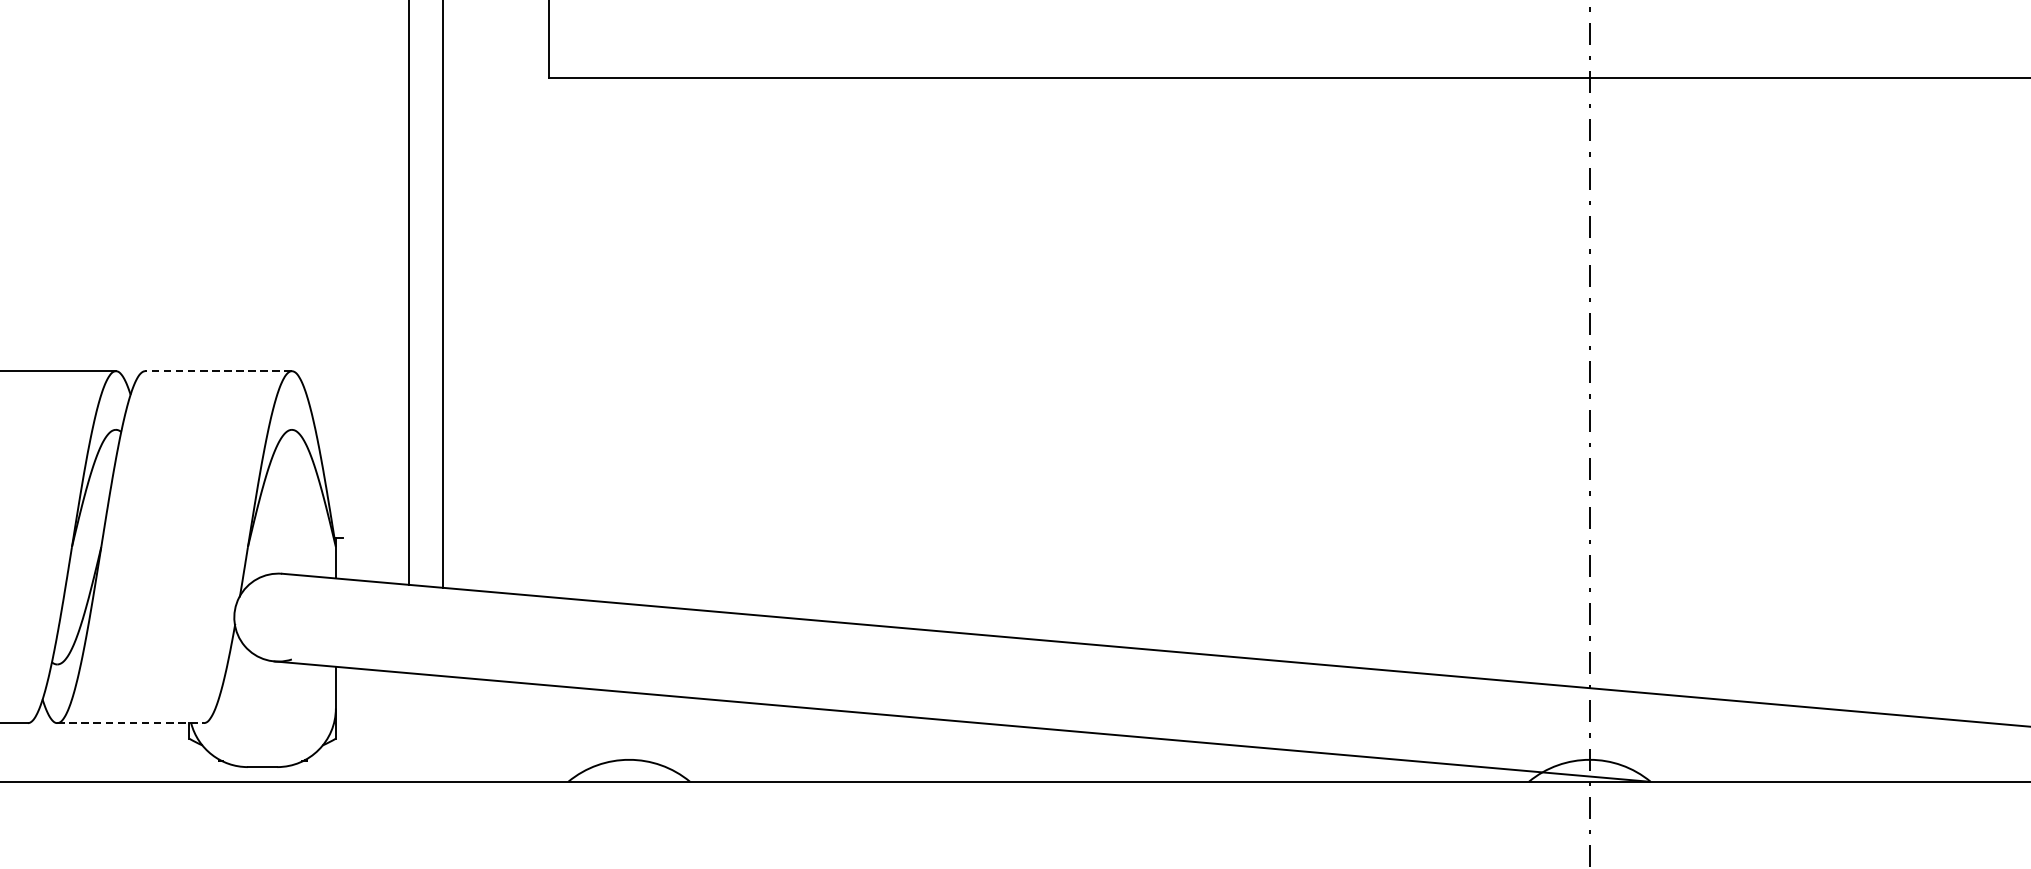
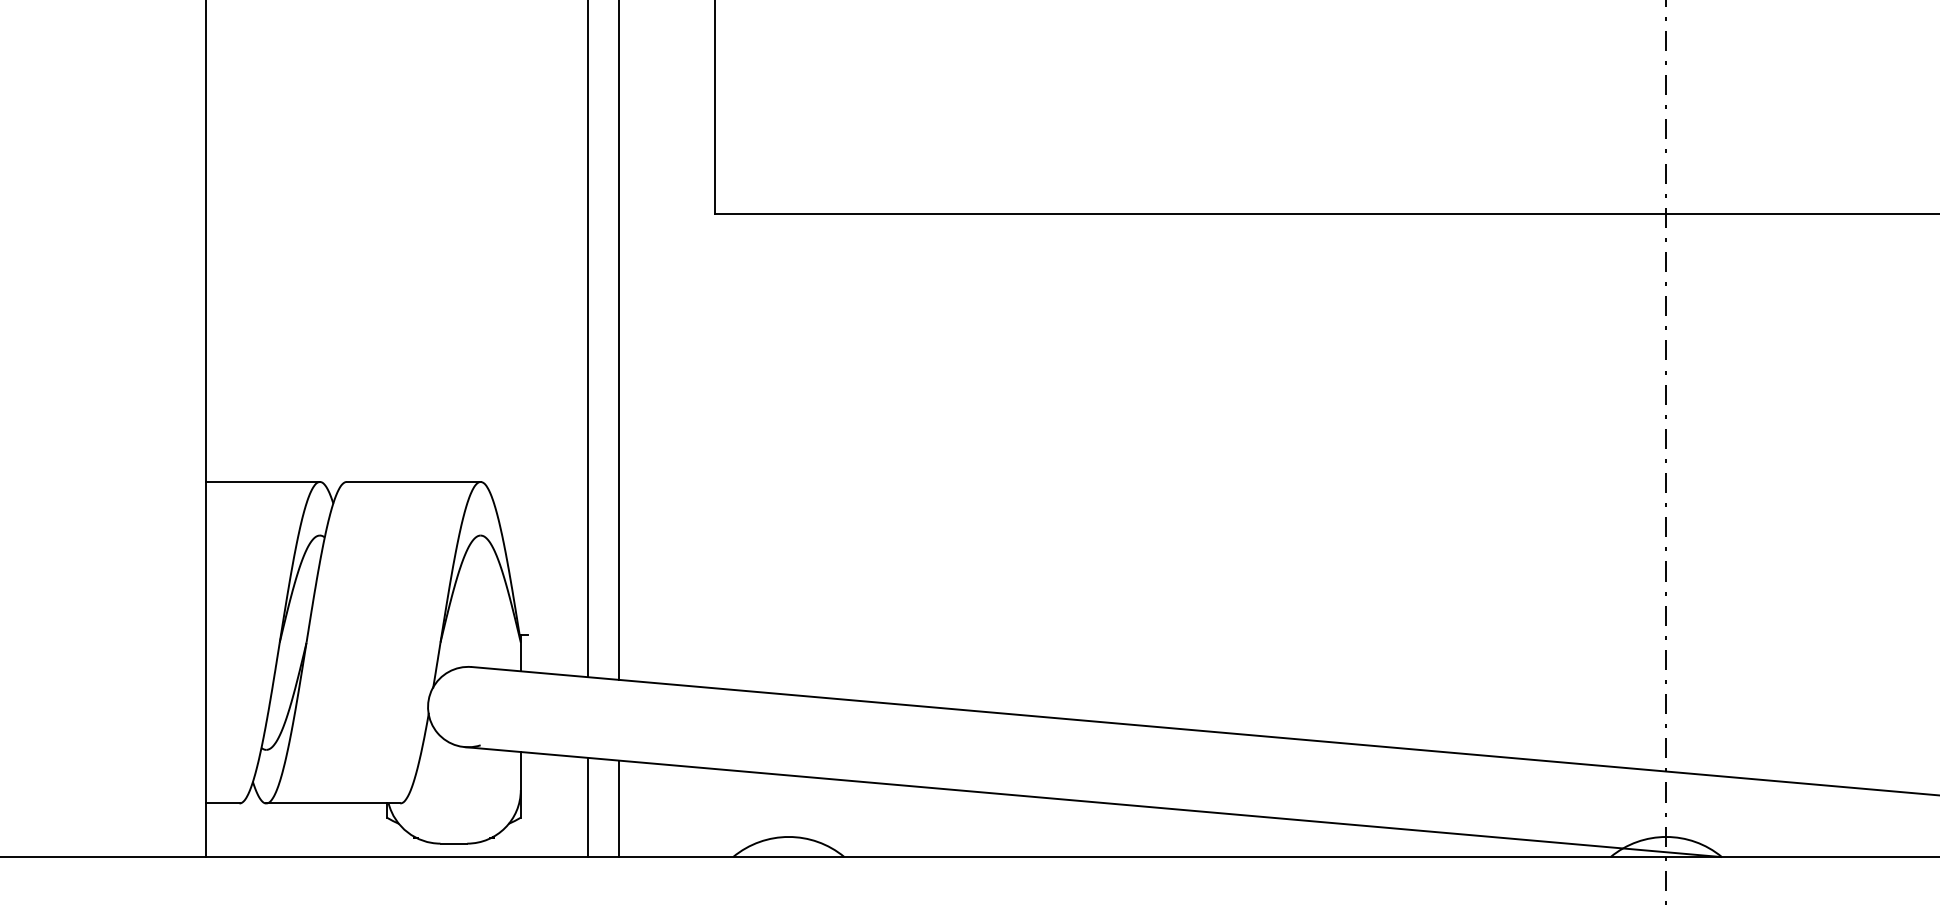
line: (218, 370) -> (413, 481), dashed -> solid
line: (130, 723) -> (333, 803), dashed -> solid
line: (408, 727) -> (587, 807), added
line: (442, 728) -> (618, 808), added

